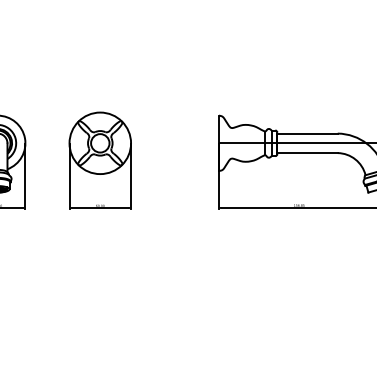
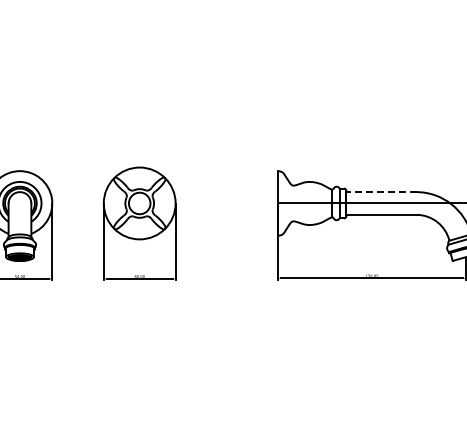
line: (307, 133) -> (381, 192), solid -> dashed

